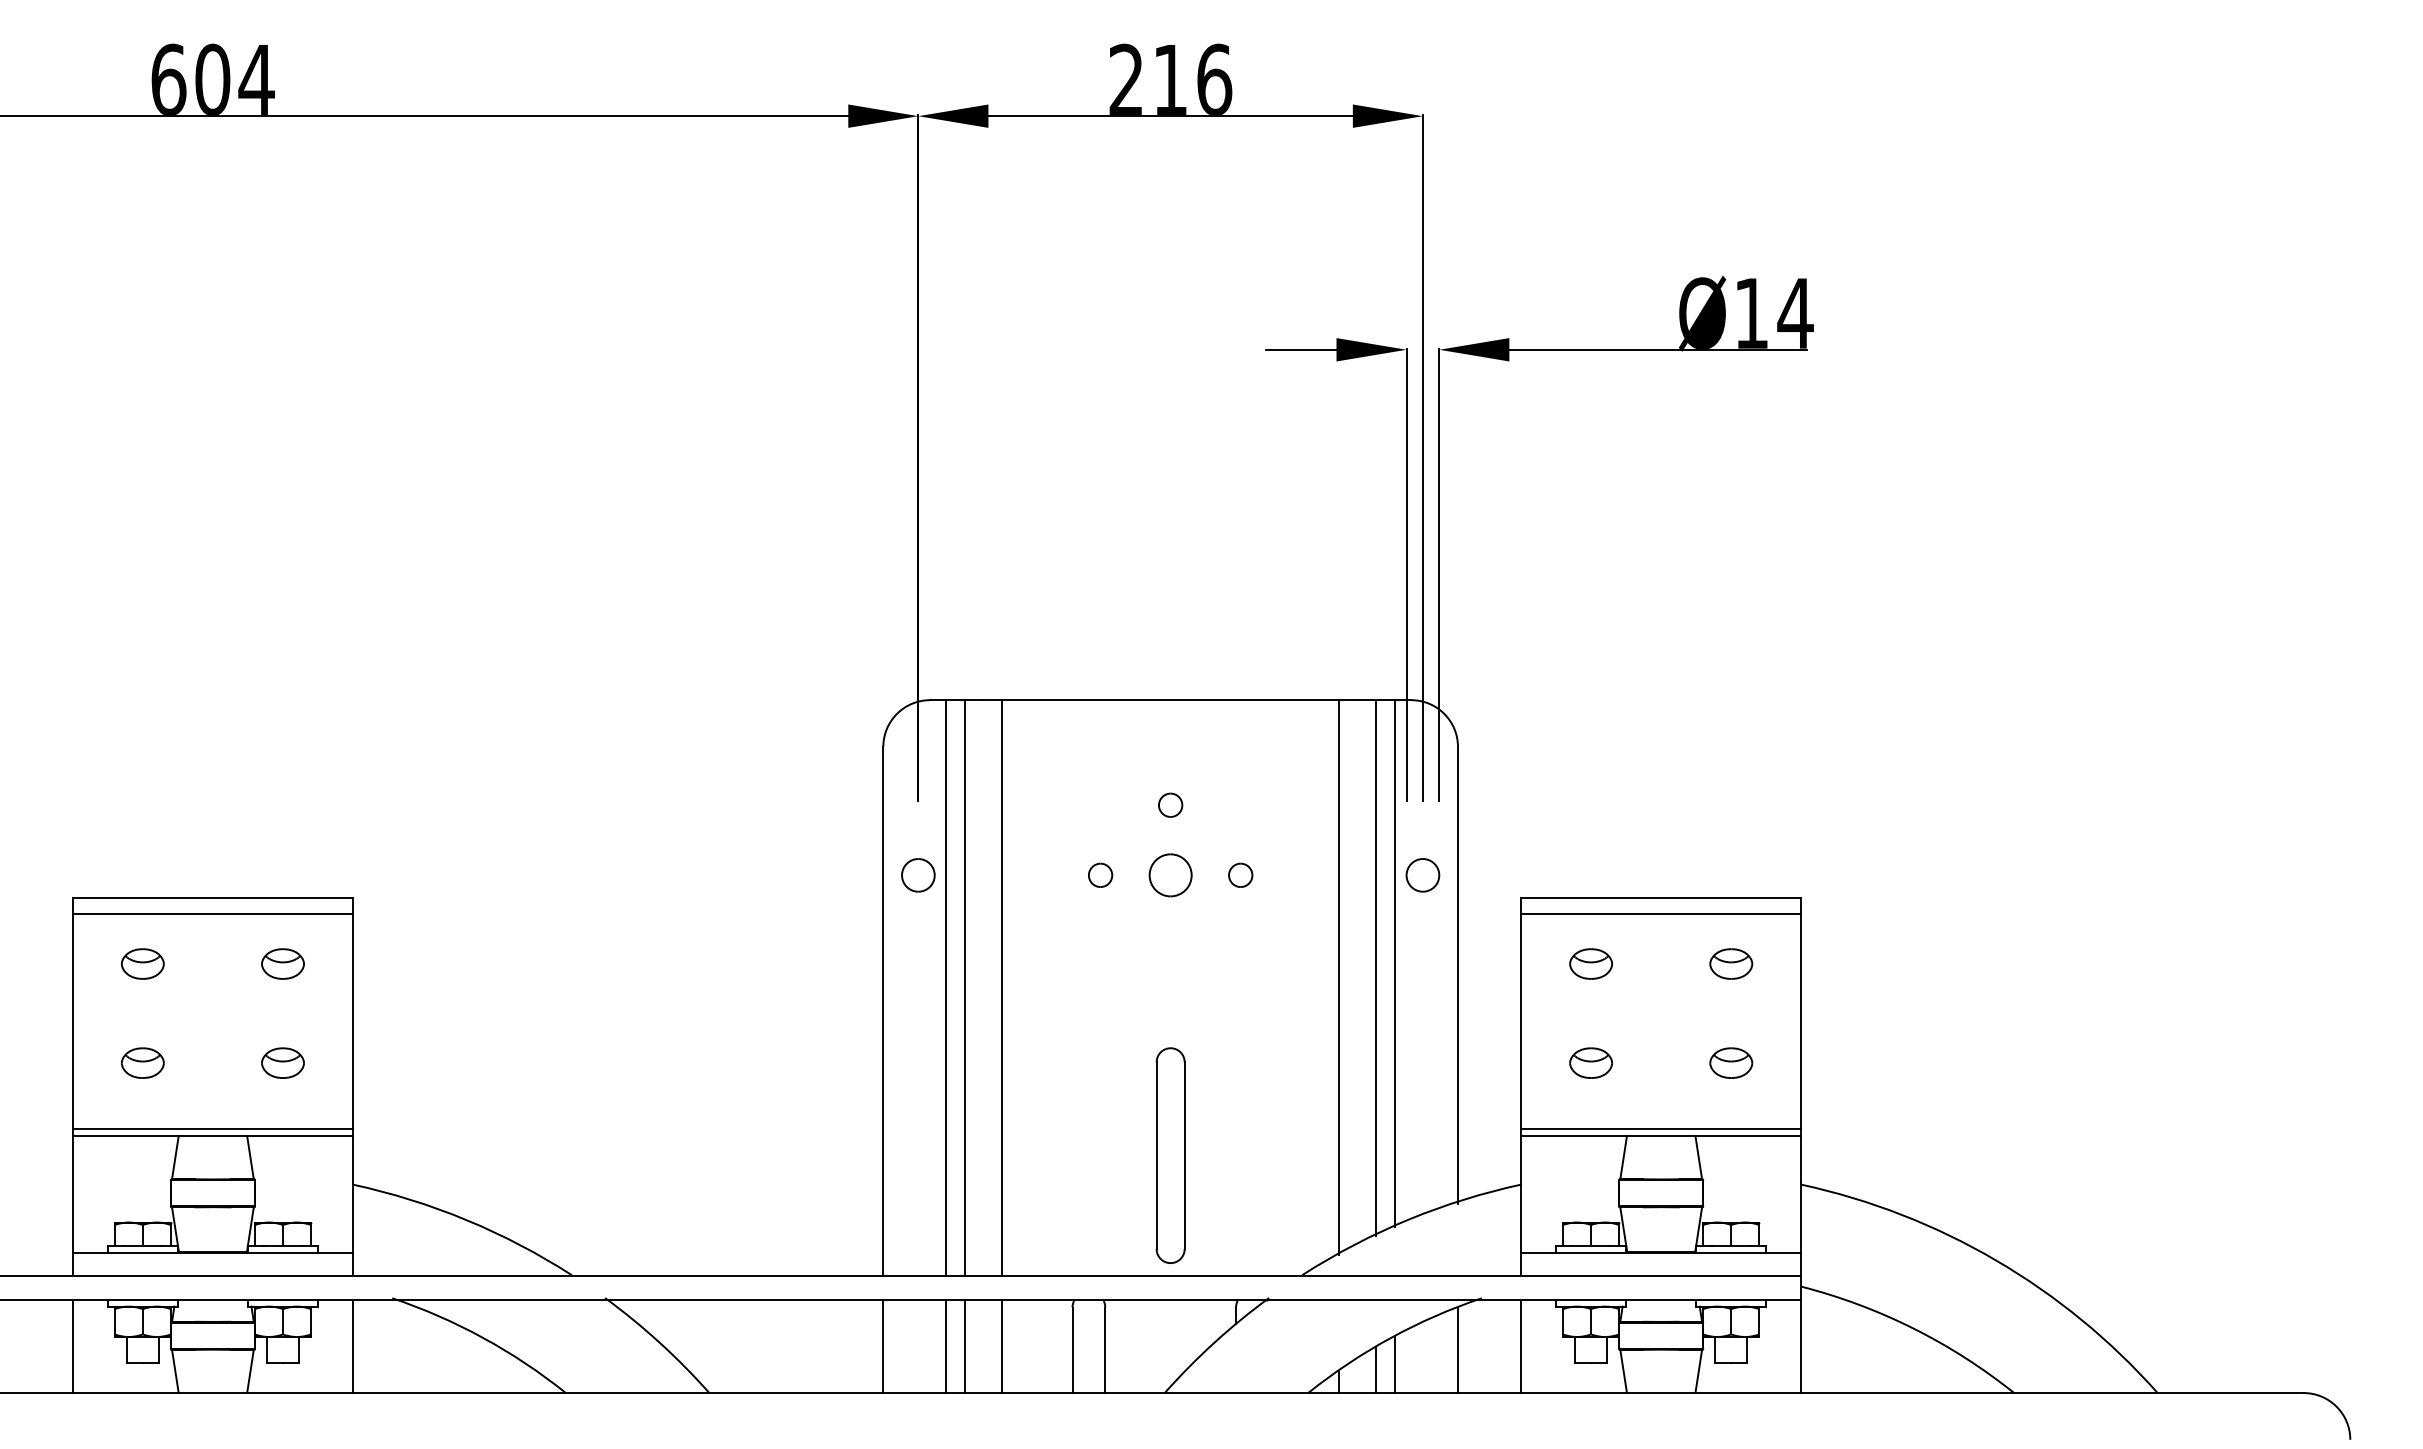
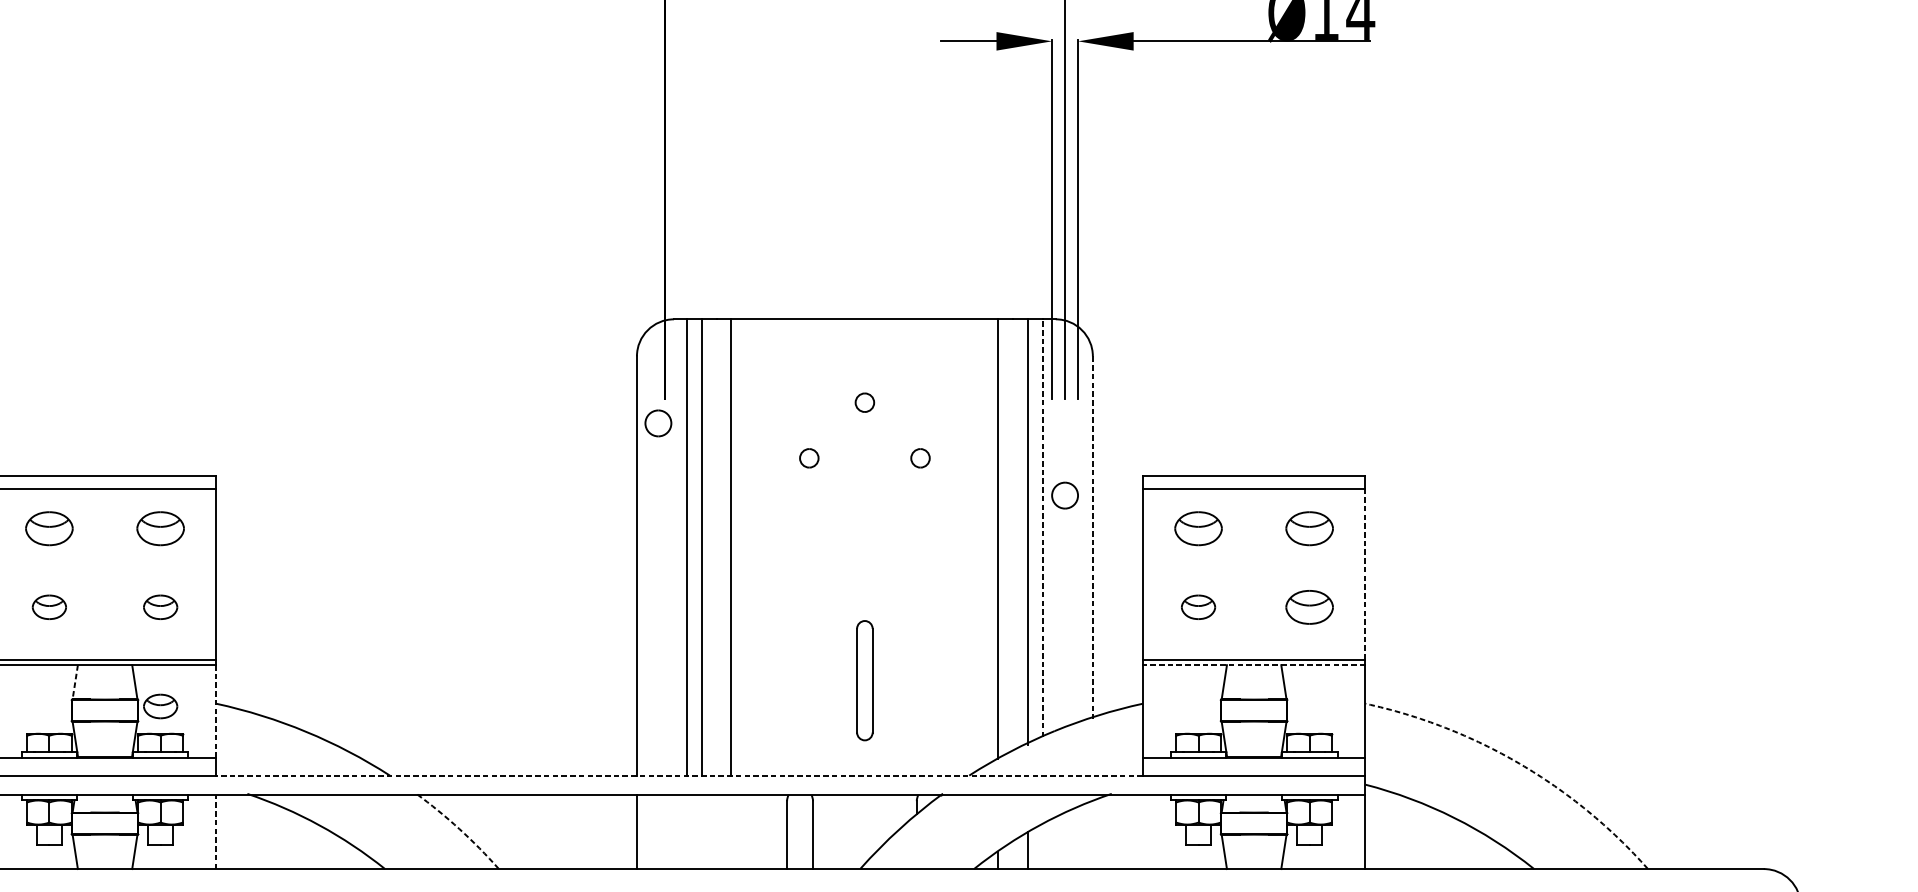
part: (918, 875) -> (658, 423), moved
part: (1170, 875) -> (864, 458), removed
part: (1422, 875) -> (1064, 495), moved
line: (1394, 962) -> (1042, 527), solid -> dashed
part: (142, 963) -> (49, 528), size x1.4
part: (282, 963) -> (160, 528), size x1.4
part: (1590, 963) -> (1198, 528), size x1.4
part: (1731, 963) -> (1309, 528), size x1.4
line: (1457, 975) -> (1092, 537), solid -> dashed
line: (1801, 1021) -> (1365, 574), solid -> dashed
part: (1731, 1062) -> (1309, 606), size x1.4
line: (1660, 1136) -> (1253, 665), solid -> dashed
part: (1170, 1155) -> (864, 680), size x0.7
line: (175, 1157) -> (75, 682), solid -> dashed
part: (282, 1187) -> (160, 705), added
line: (353, 1193) -> (216, 710), solid -> dashed
arc: (1996, 1260) -> (1520, 763), solid -> dashed
line: (937, 1276) -> (679, 776), solid -> dashed
arc: (659, 1342) -> (459, 828), solid -> dashed
line: (353, 1346) -> (216, 832), solid -> dashed
line: (946, 1346) -> (687, 832), removed
line: (965, 1346) -> (702, 832), removed
line: (1002, 1346) -> (731, 832), removed
line: (1521, 1346) -> (1143, 832), removed
line: (1457, 1350) -> (1092, 835), removed
line: (1394, 1364) -> (1042, 846), removed

